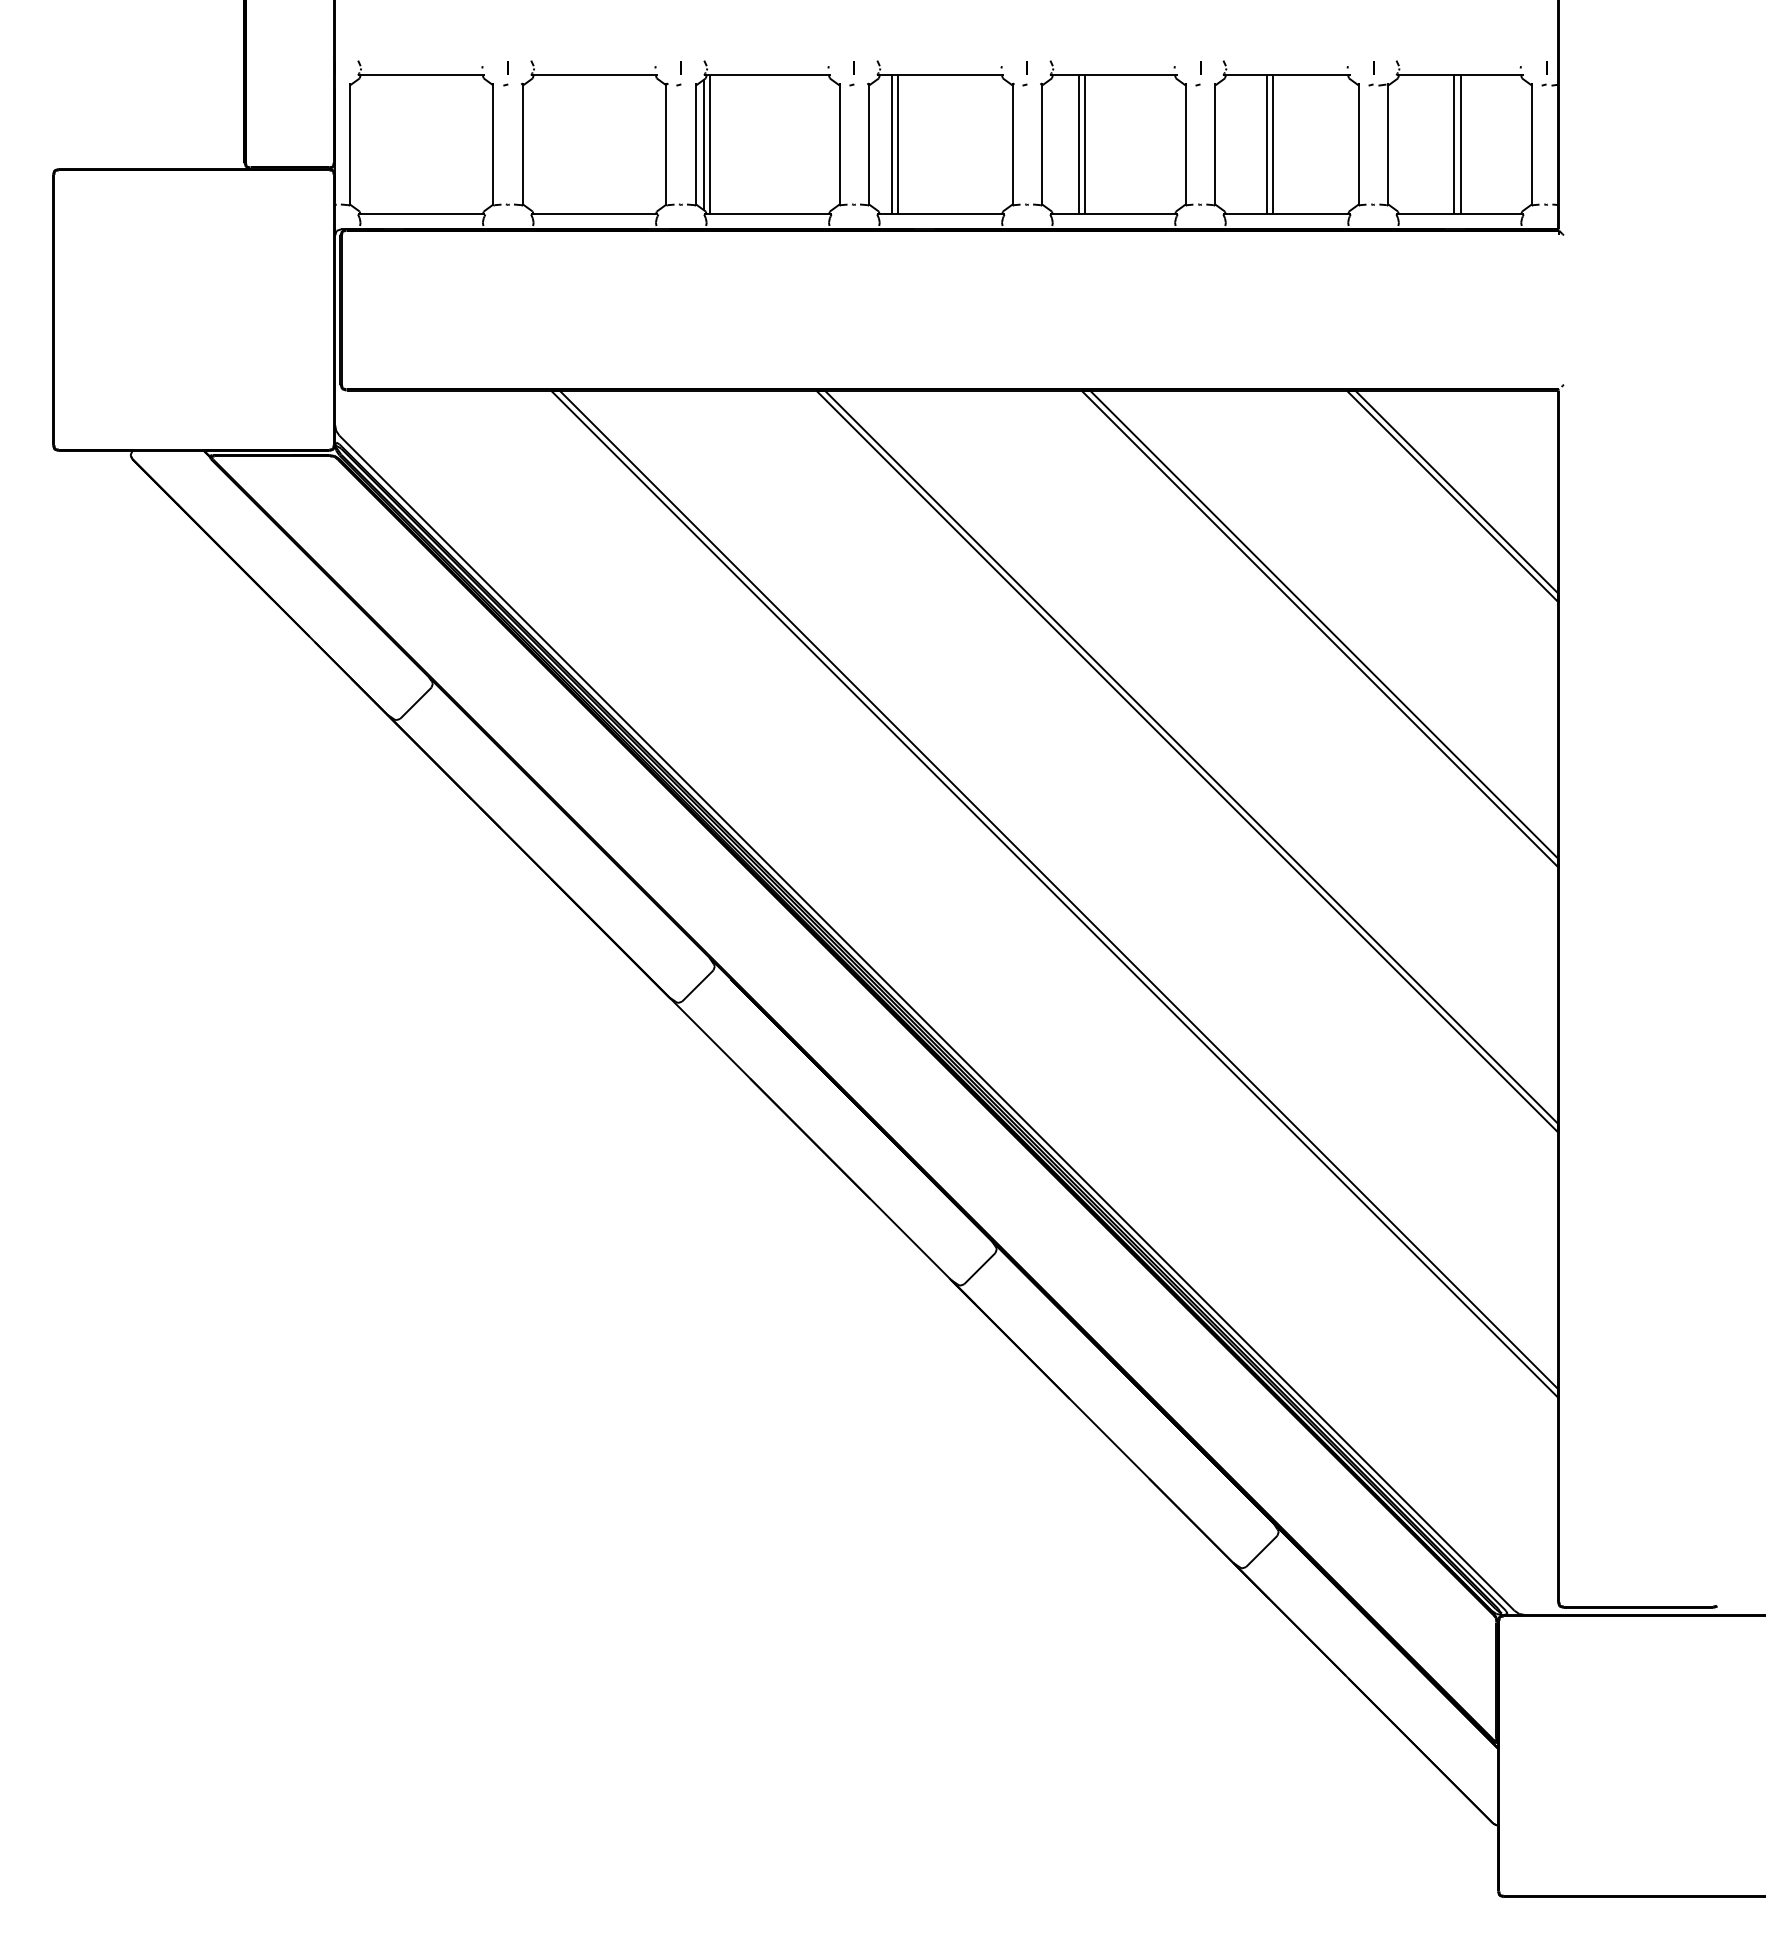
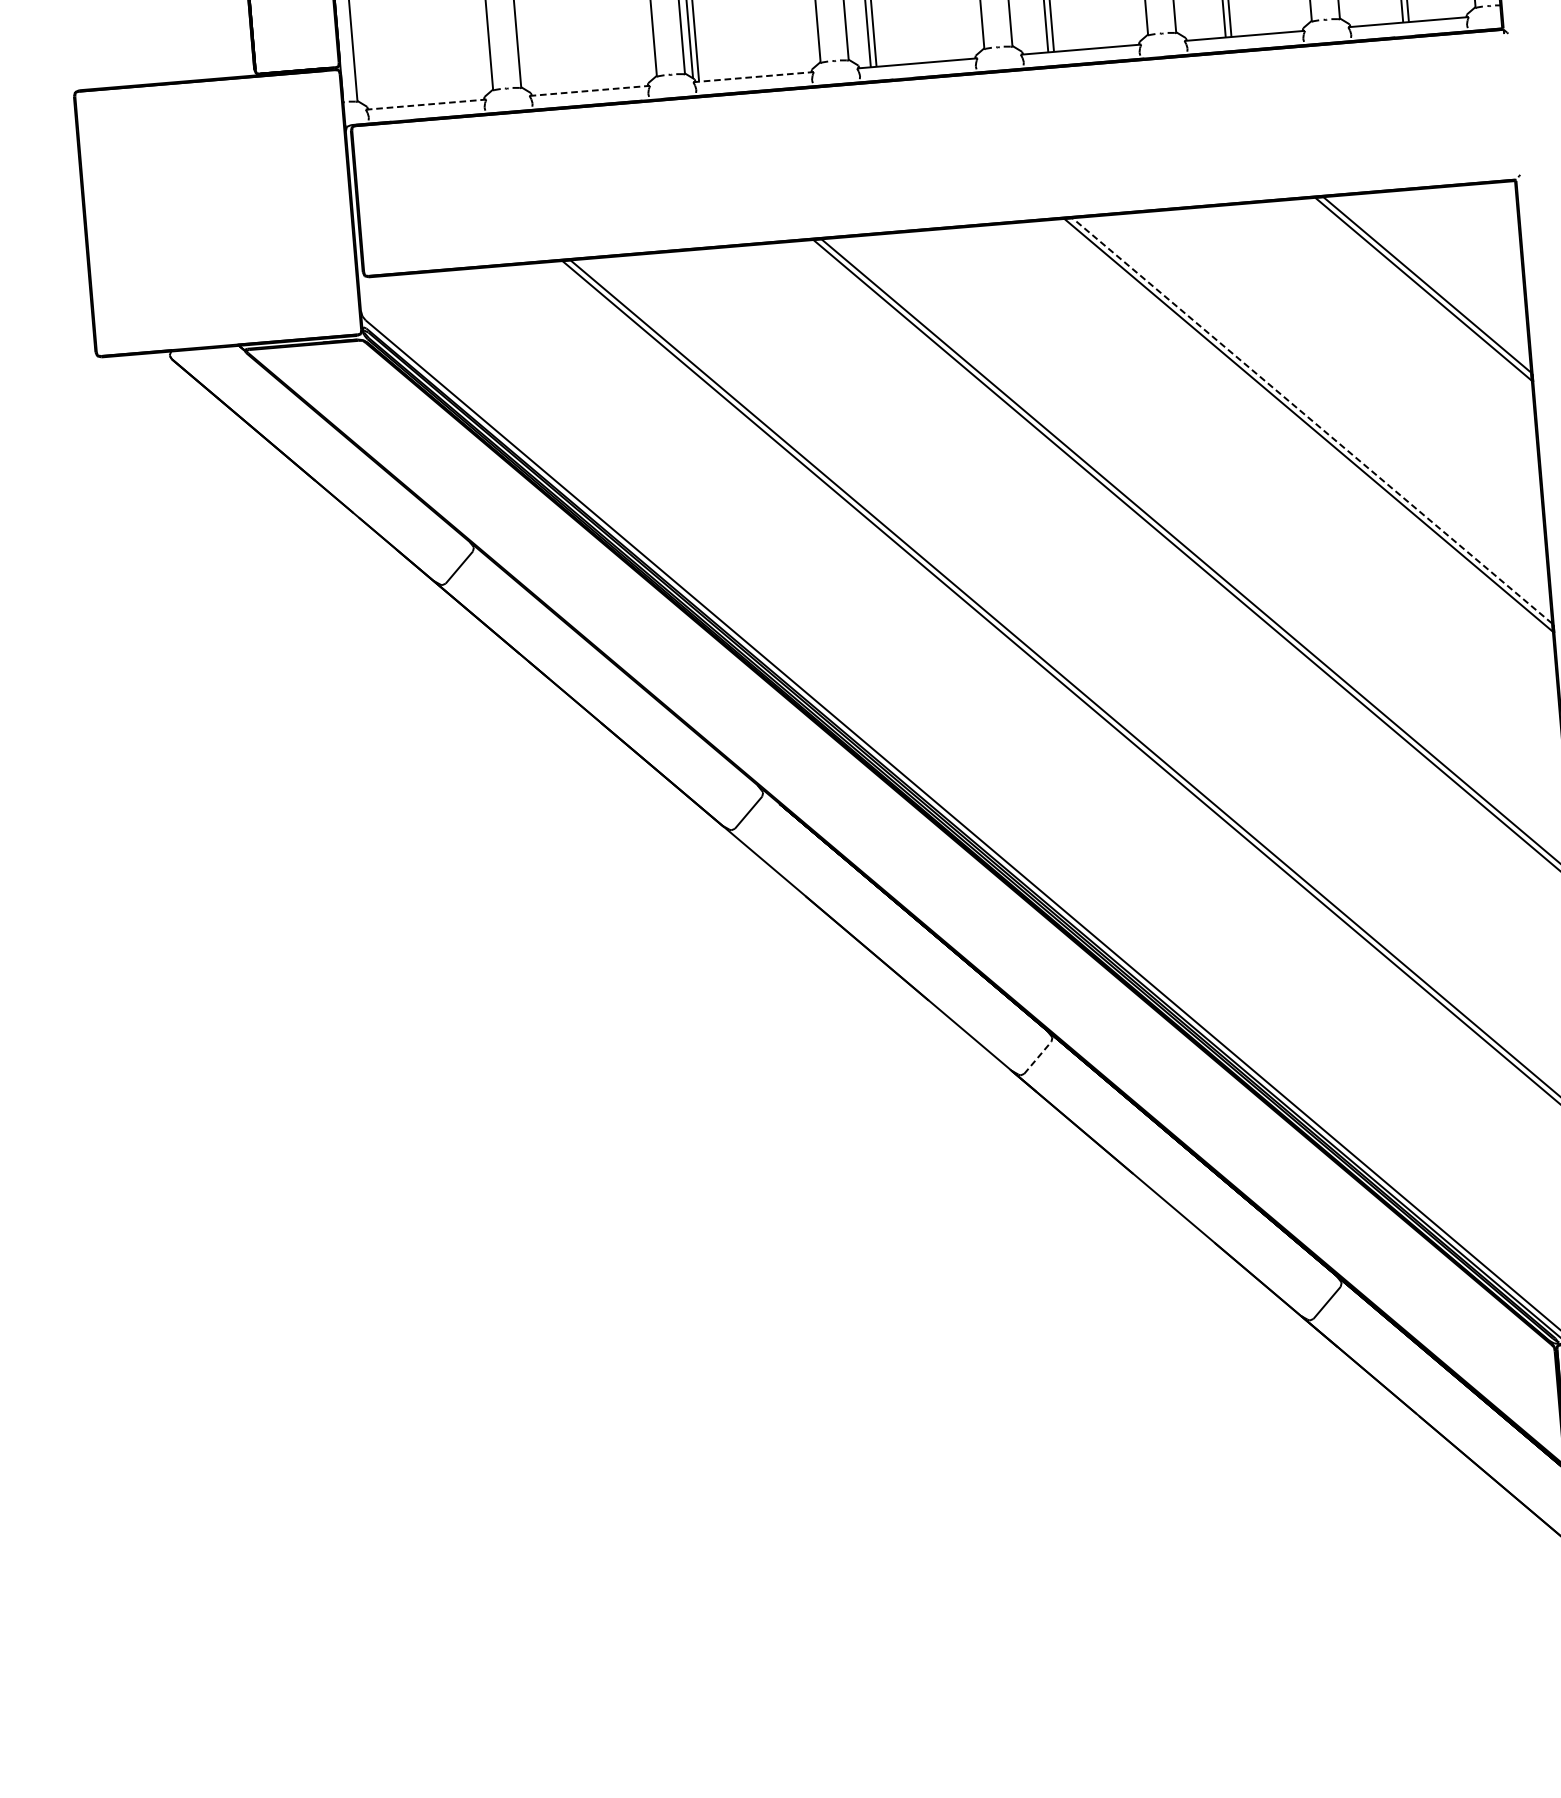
line: (421, 214) -> (425, 104), solid -> dashed
line: (594, 214) -> (589, 90), solid -> dashed
line: (767, 214) -> (753, 77), solid -> dashed
line: (1324, 624) -> (1312, 420), solid -> dashed
line: (980, 1268) -> (1038, 1057), solid -> dashed

